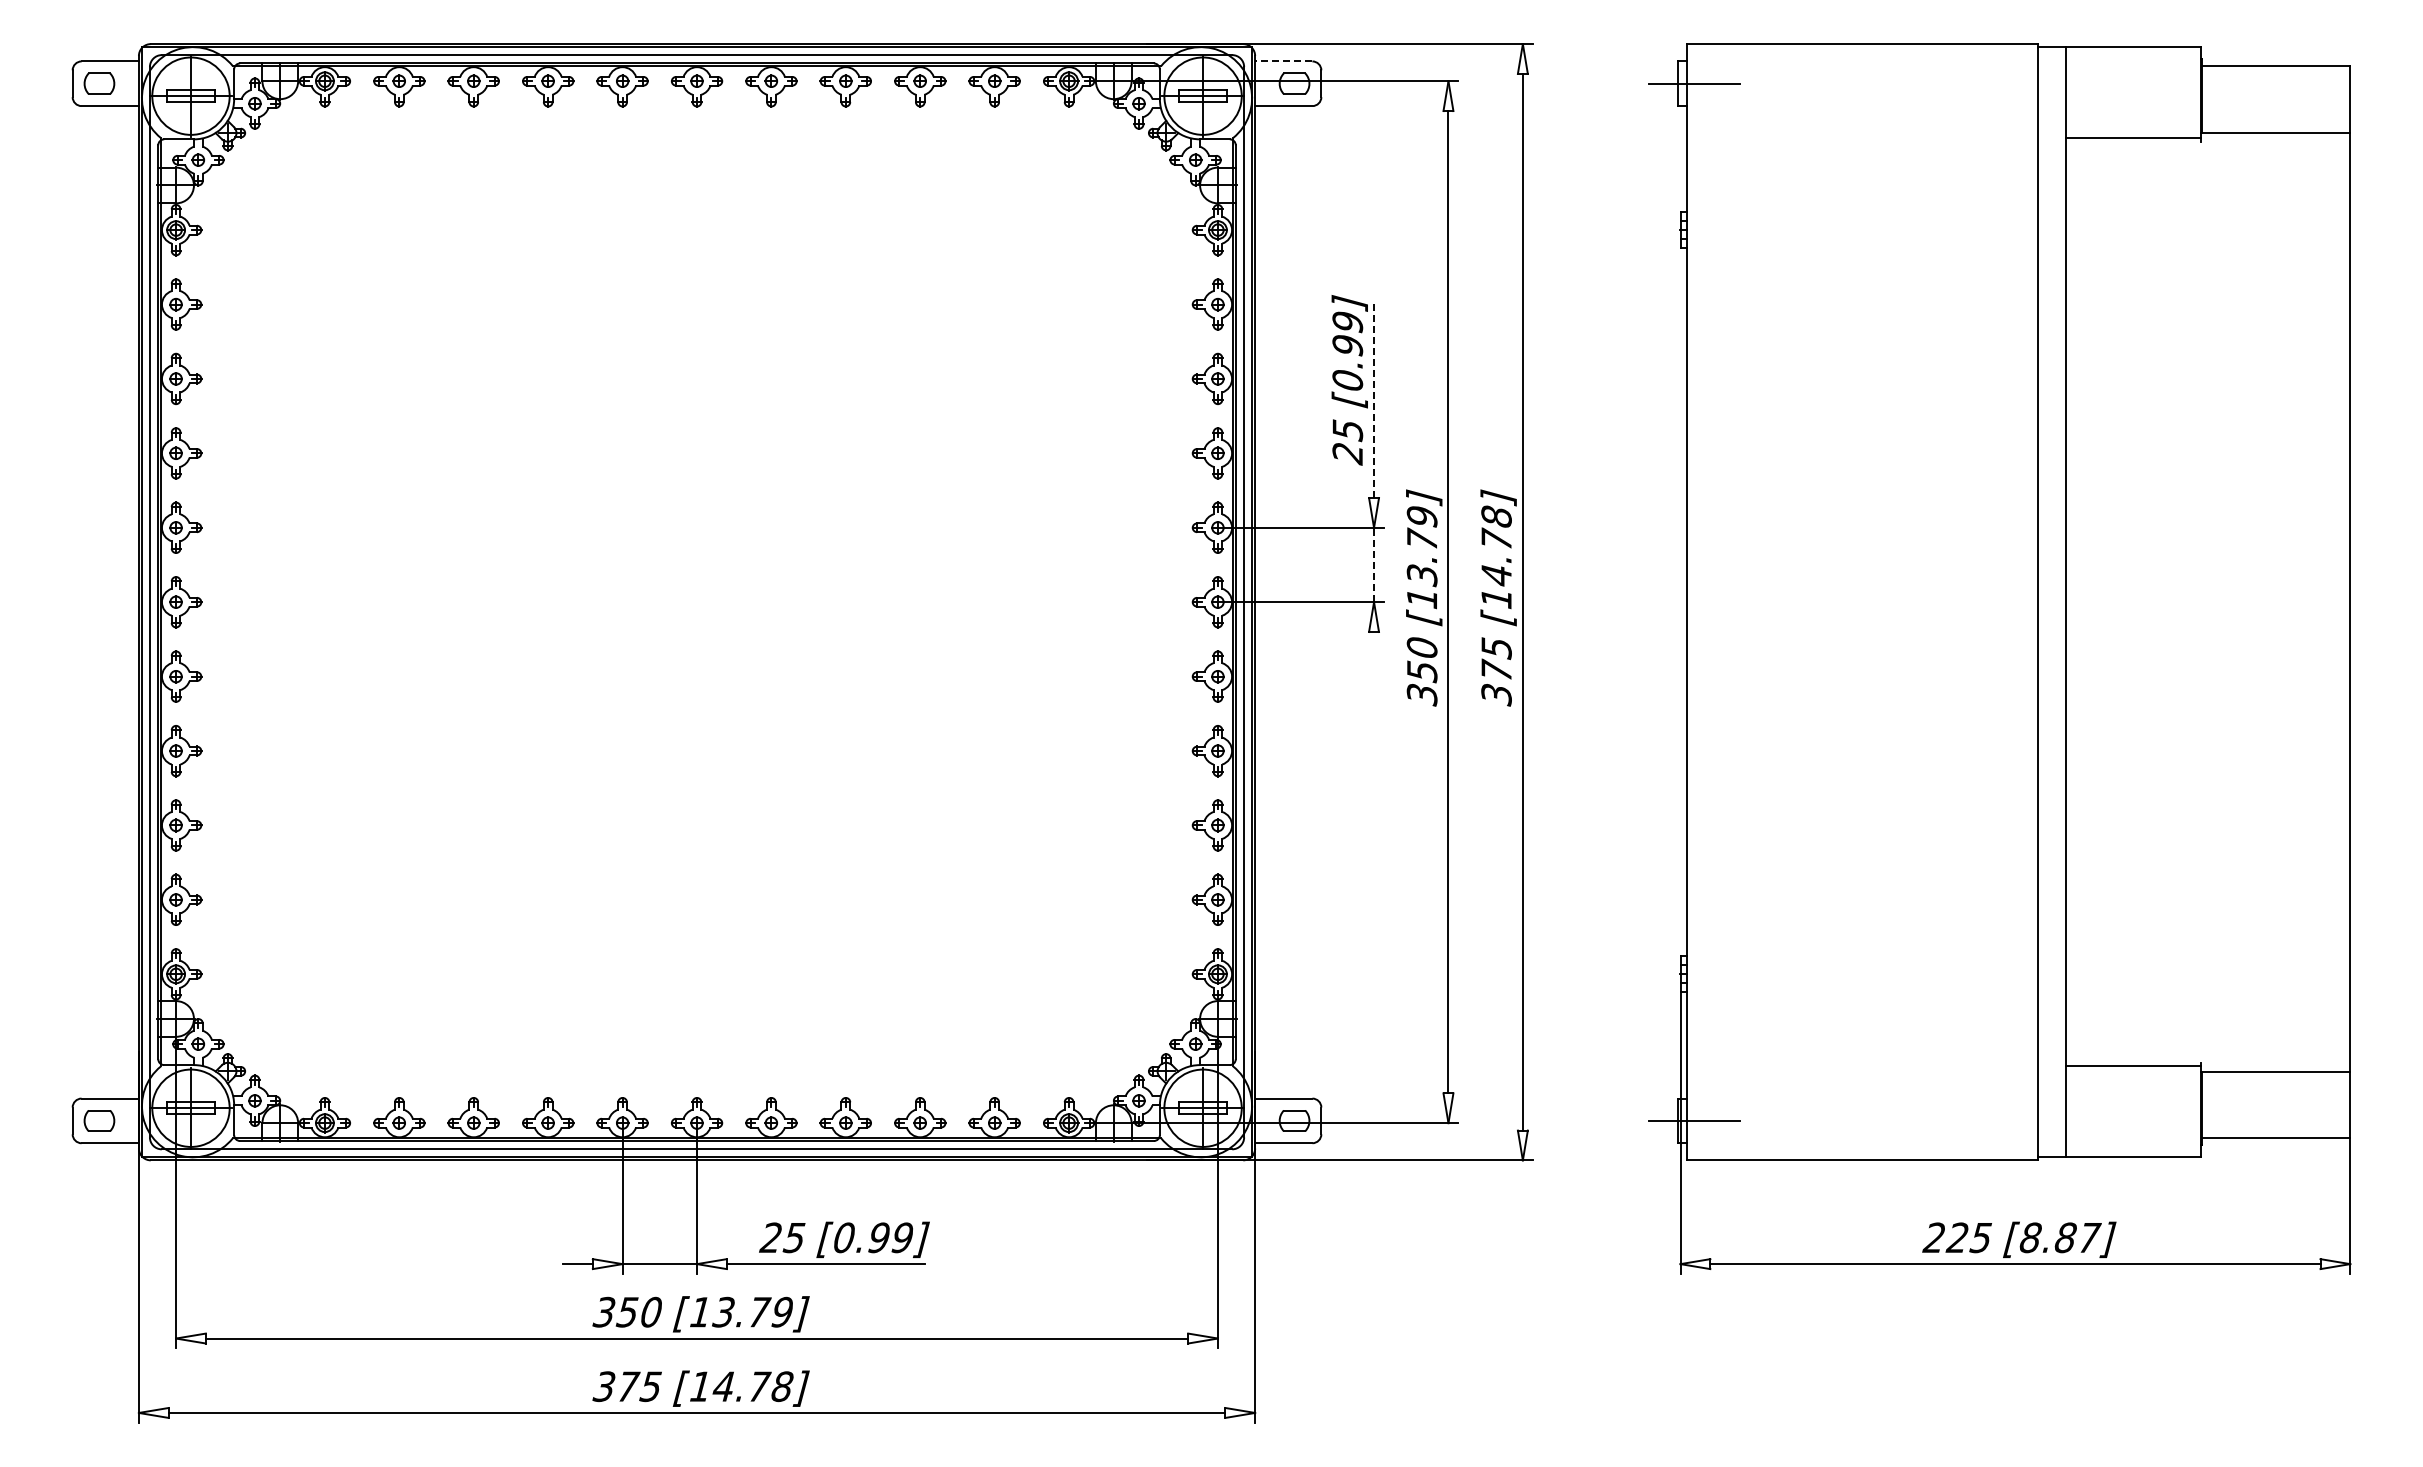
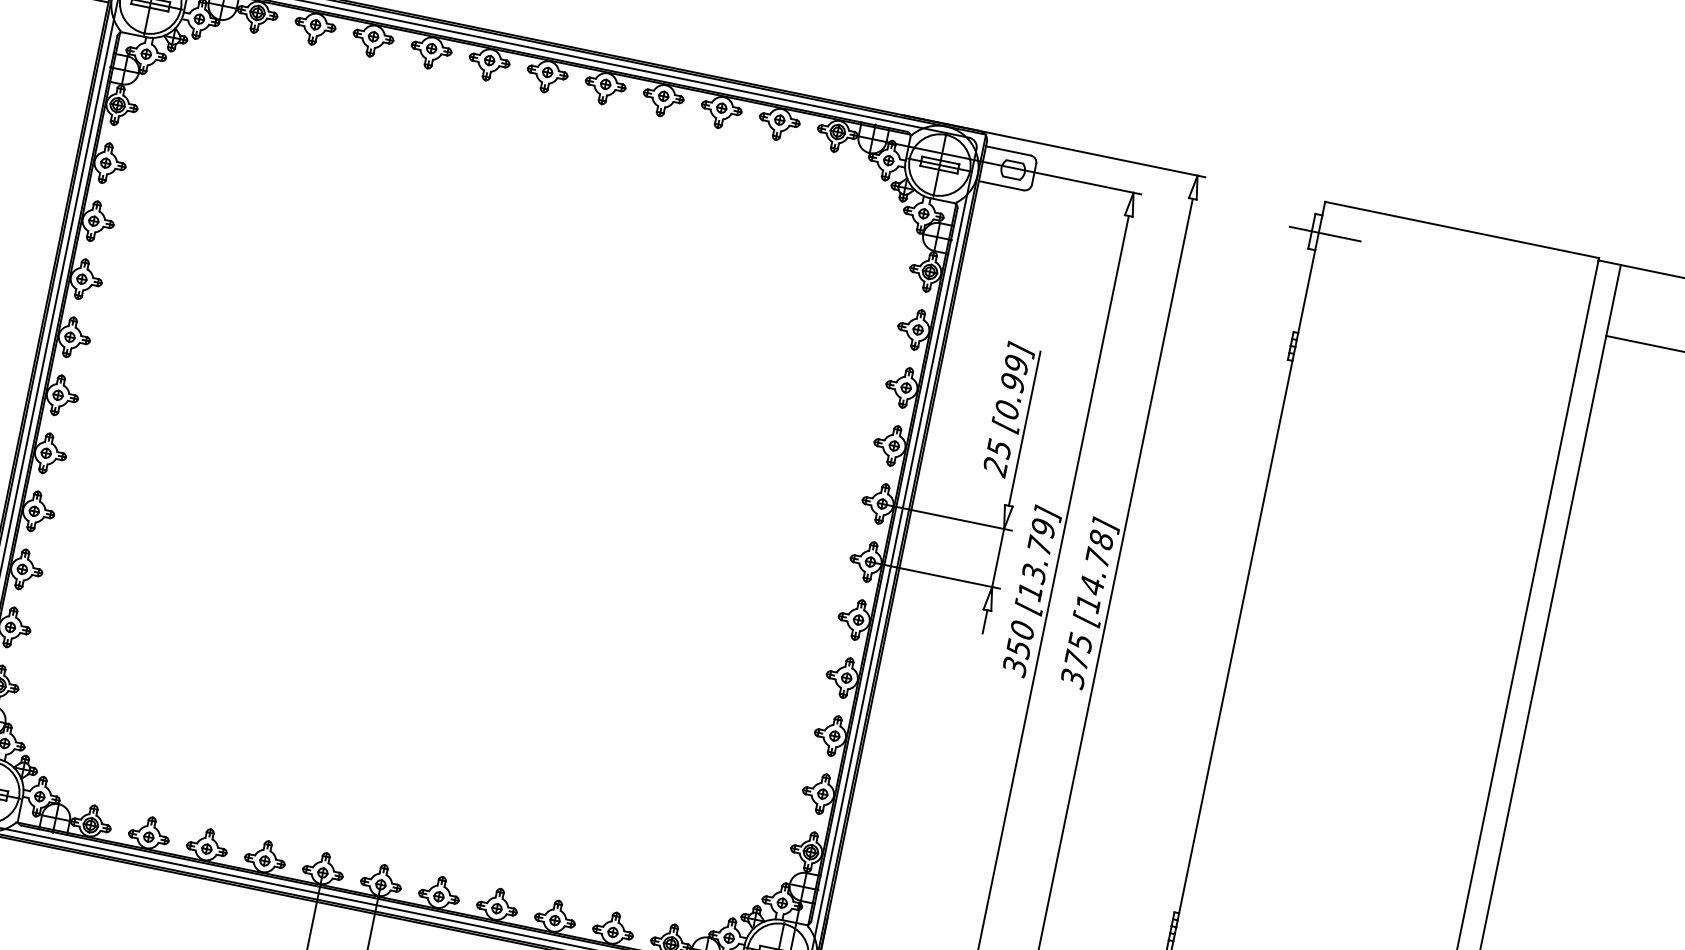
line: (1283, 61) -> (1008, 150), dashed -> solid
line: (1374, 399) -> (1024, 429), dashed -> solid
line: (1374, 564) -> (998, 557), dashed -> solid
line: (1374, 646) -> (985, 621), added

